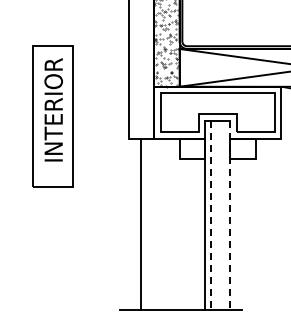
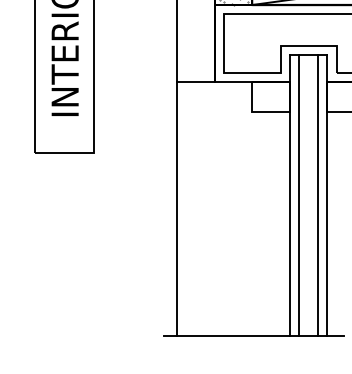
line: (223, 214) -> (317, 194), added
line: (211, 215) -> (299, 196), dashed -> solid
line: (230, 215) -> (327, 196), dashed -> solid
line: (141, 223) -> (177, 208), moved

